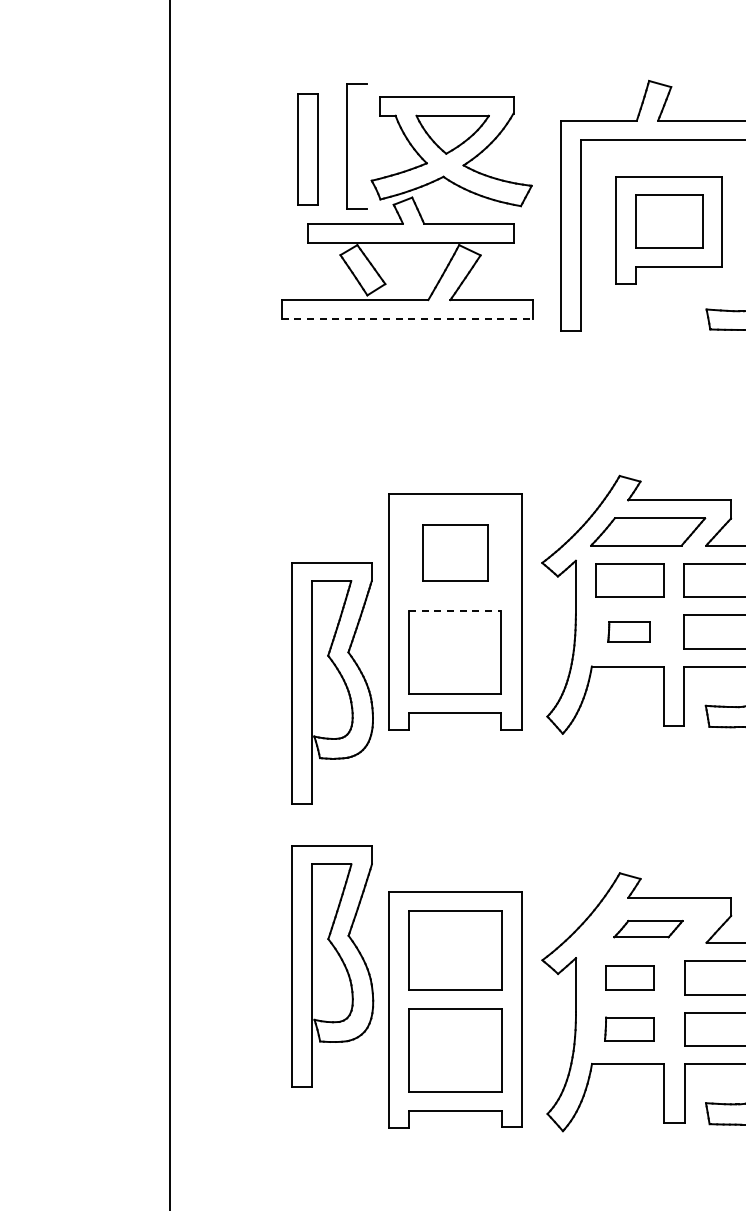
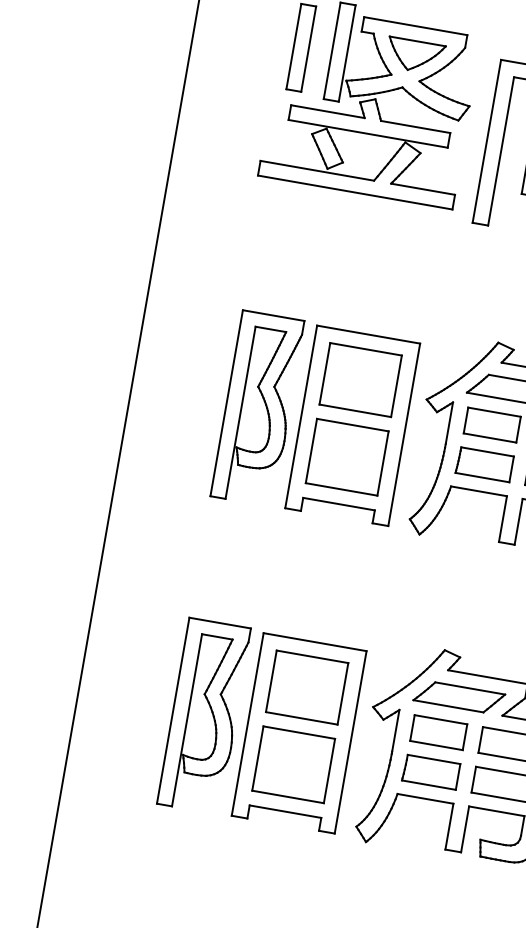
line: (366, 146) -> (346, 53), added
line: (407, 319) -> (355, 192), dashed -> solid
part: (454, 552) -> (360, 379), size x1.43
line: (455, 611) -> (352, 425), dashed -> solid
part: (628, 631) -> (484, 464), size x1.67
part: (332, 683) -> (257, 408), moved
part: (648, 928) -> (459, 696), size x1.67
part: (332, 966) -> (204, 716), moved
part: (629, 977) -> (438, 732), size x1.43
part: (628, 1028) -> (430, 771), size x1.43

